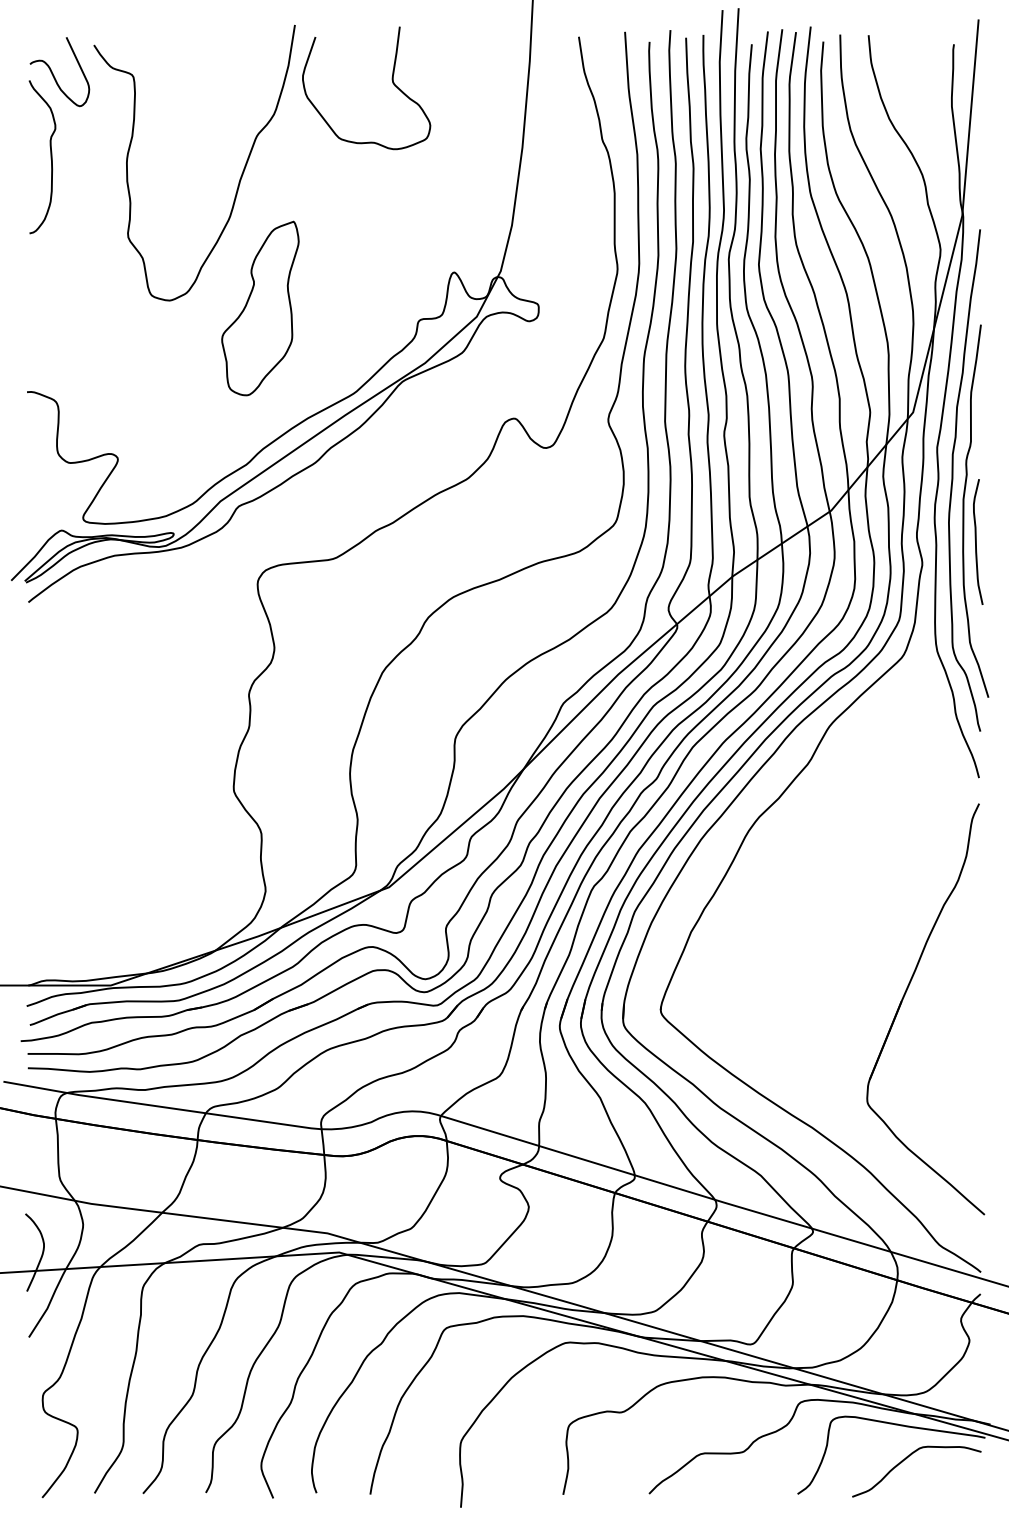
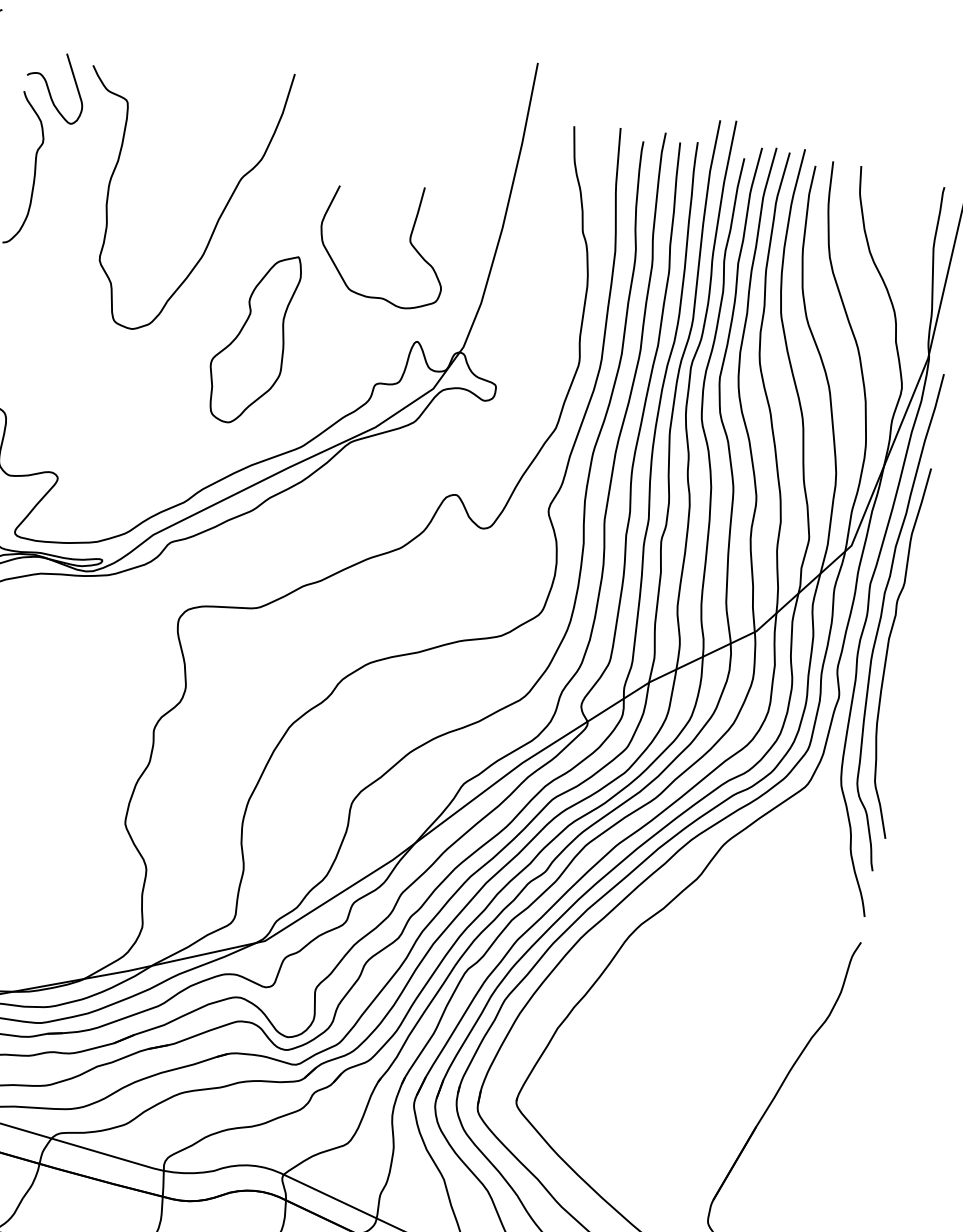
curve: (392, 83) -> (409, 242), moved
part: (260, 308) -> (253, 338), moved
curve: (976, 541) -> (895, 682), removed

